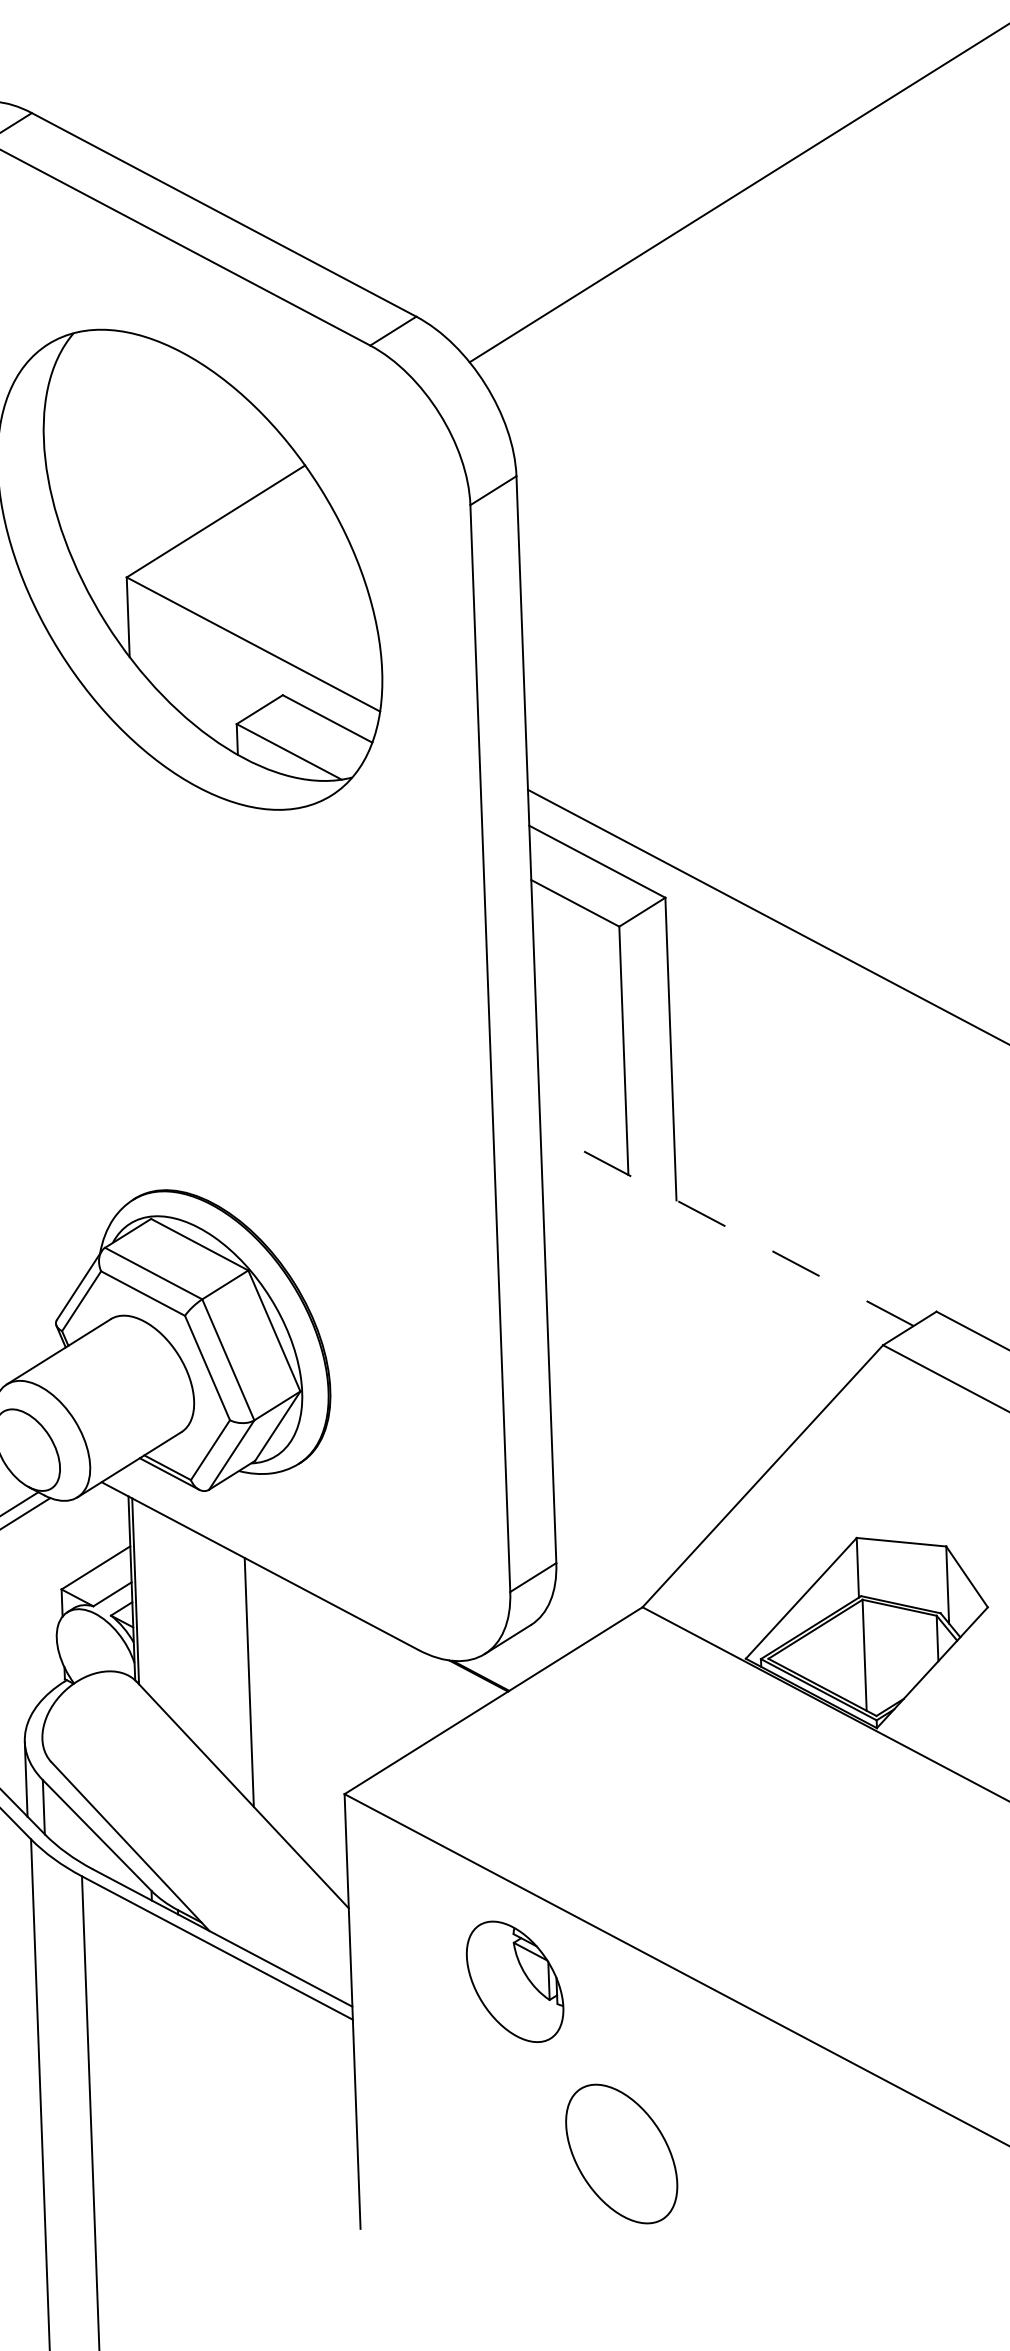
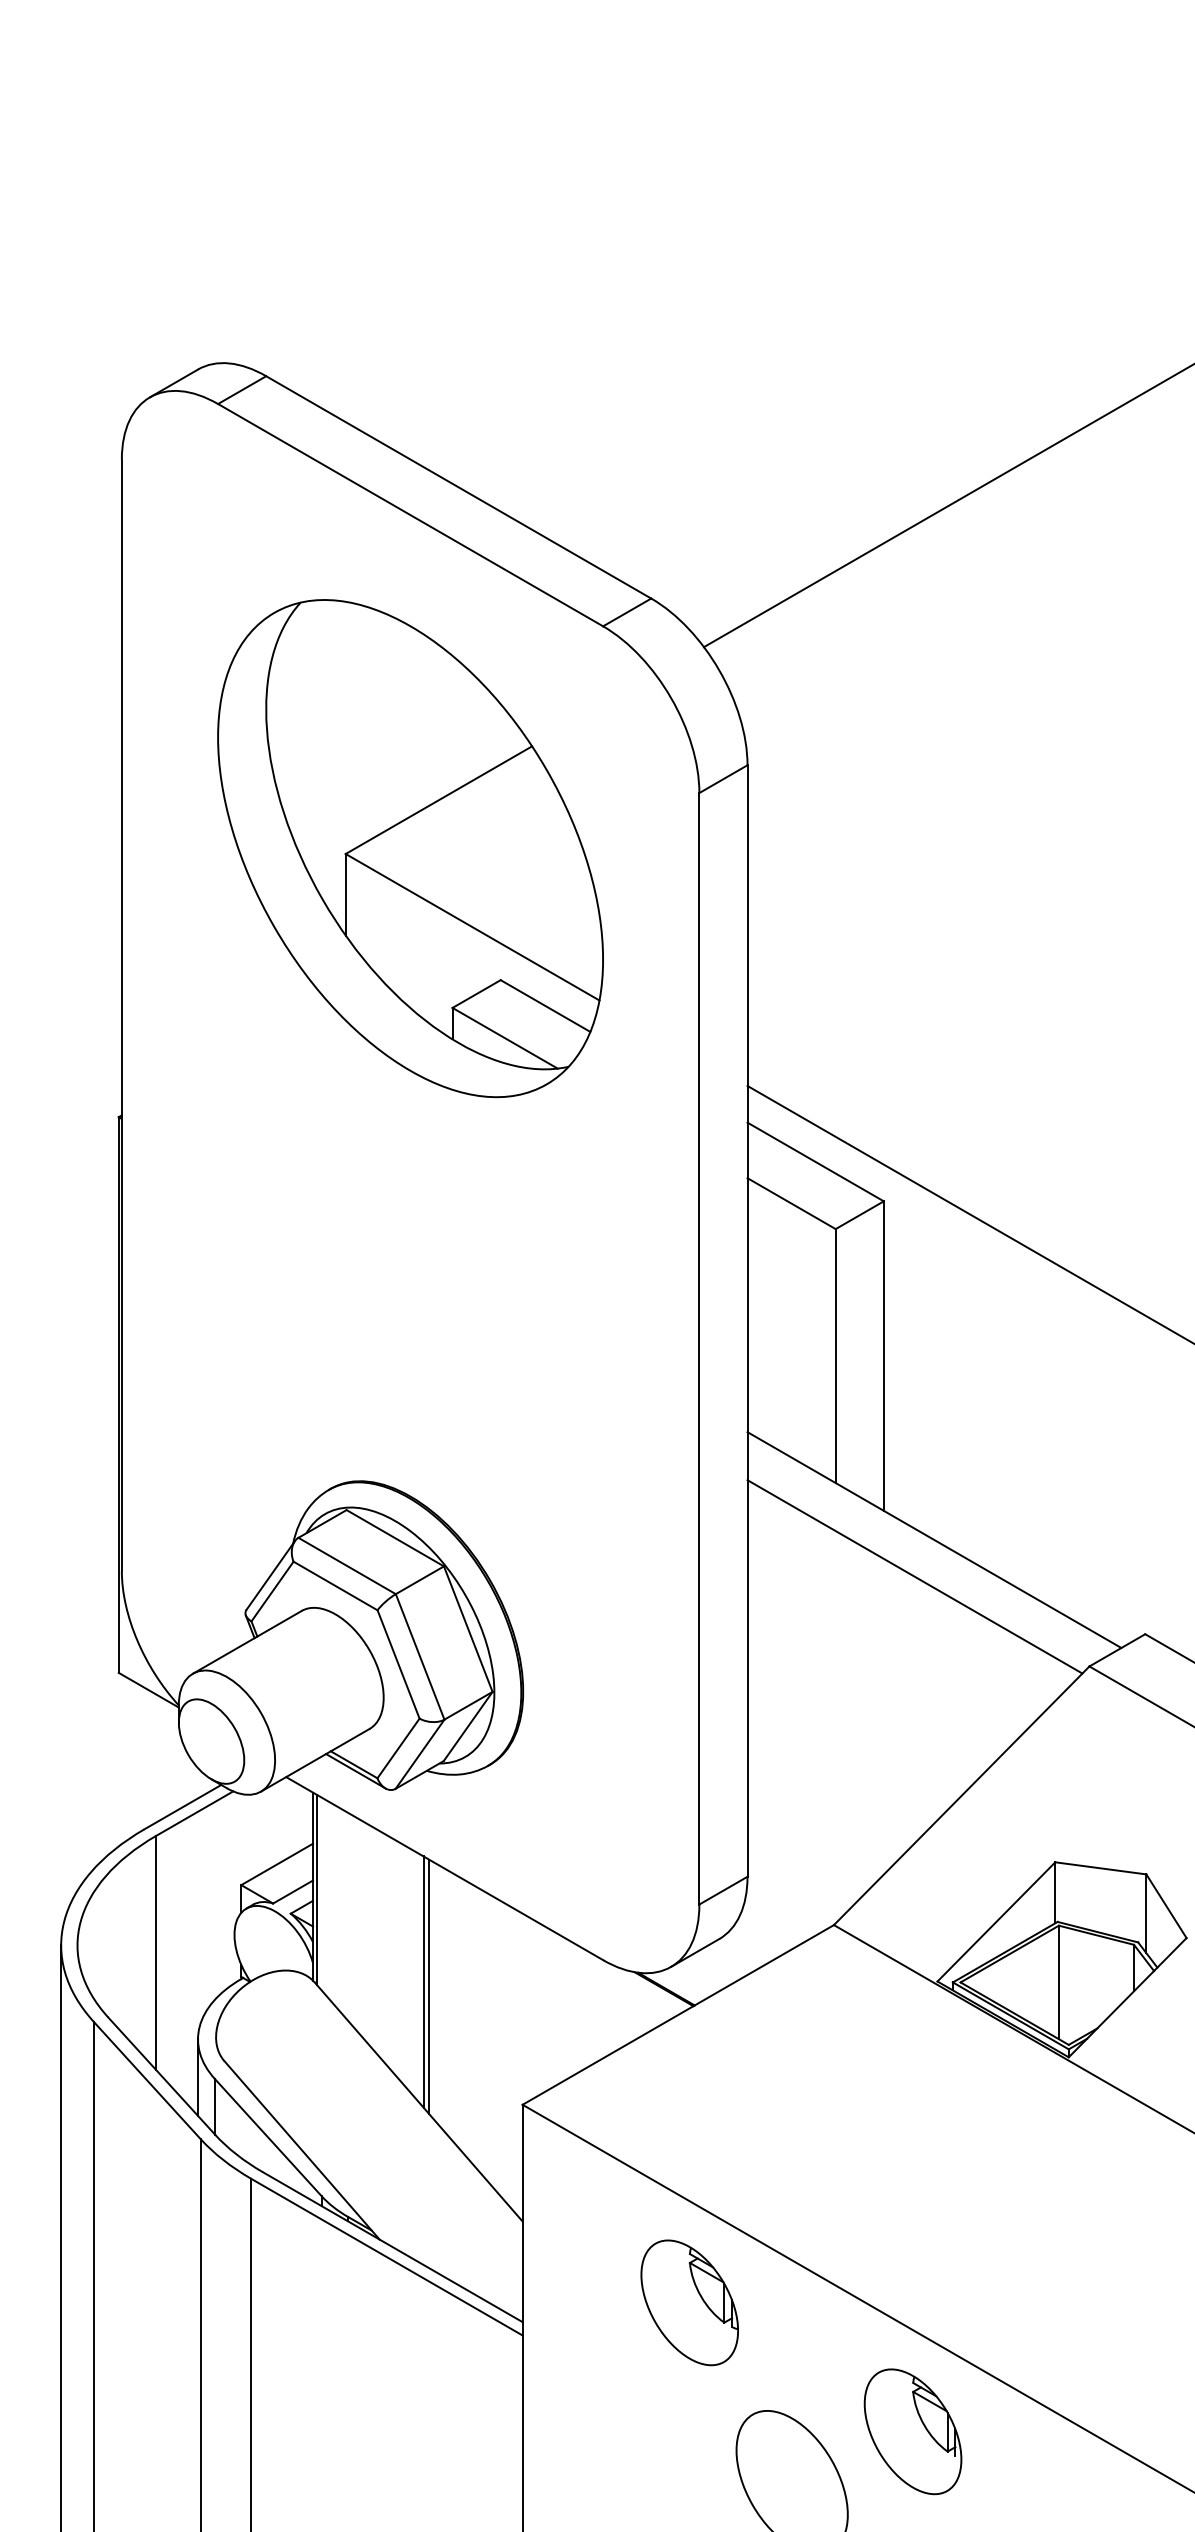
line: (727, 1227) -> (934, 1540), dashed -> solid
line: (708, 1263) -> (914, 1576), added
line: (243, 1677) -> (423, 1981), added
part: (737, 2099) -> (912, 2431), added

